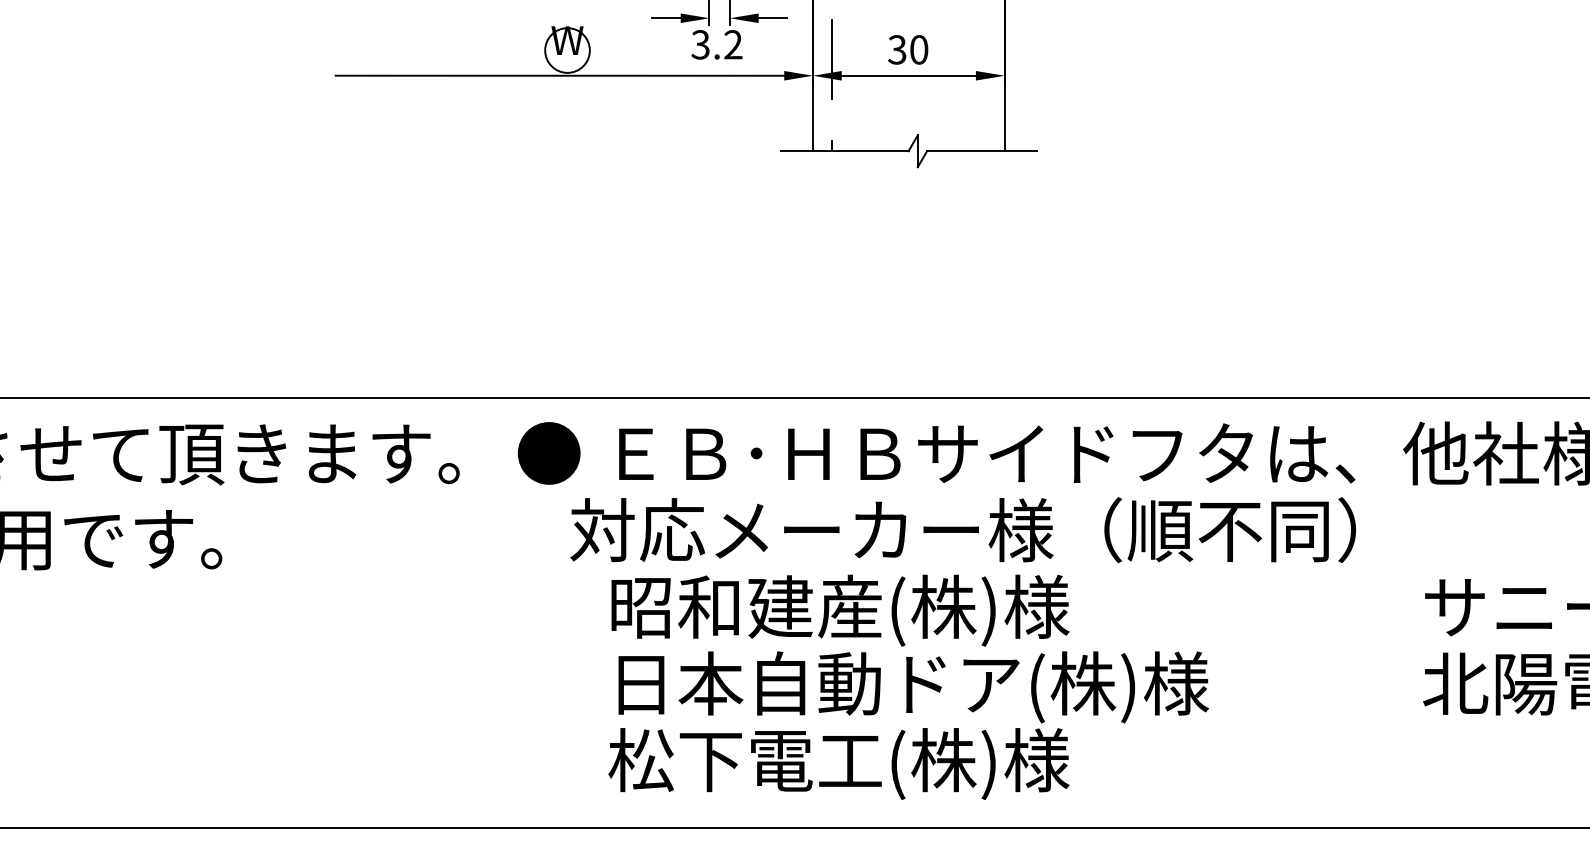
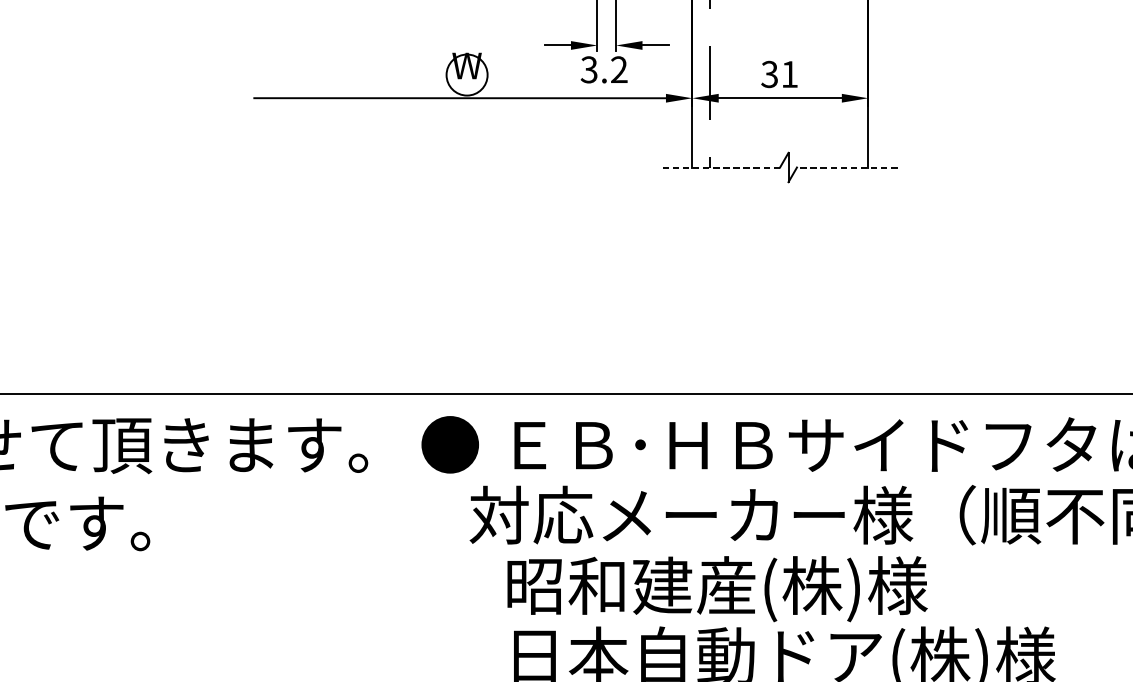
text: (919, 49) -> (790, 74), 30 -> 31
line: (844, 151) -> (721, 167), solid -> dashed
line: (981, 151) -> (846, 167), solid -> dashed

